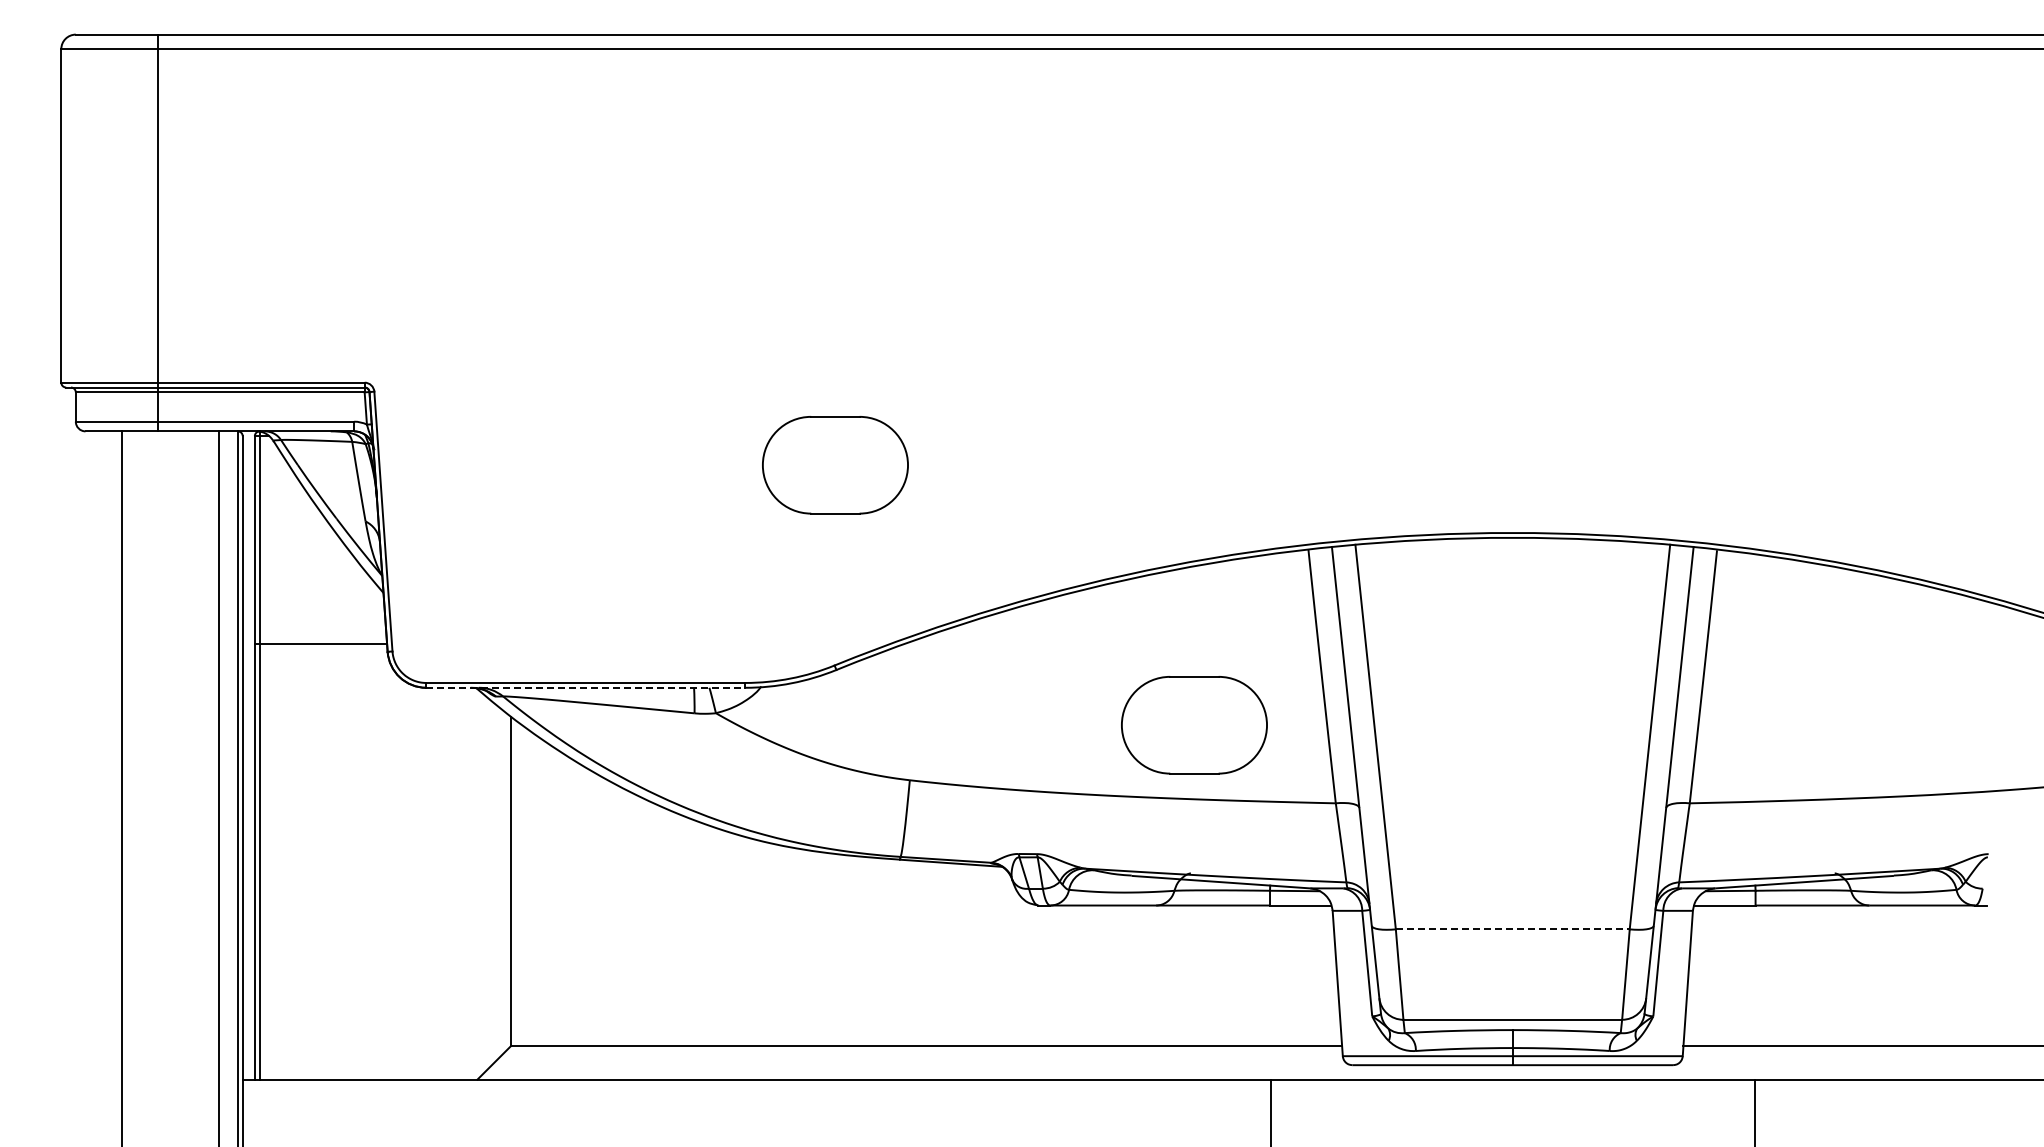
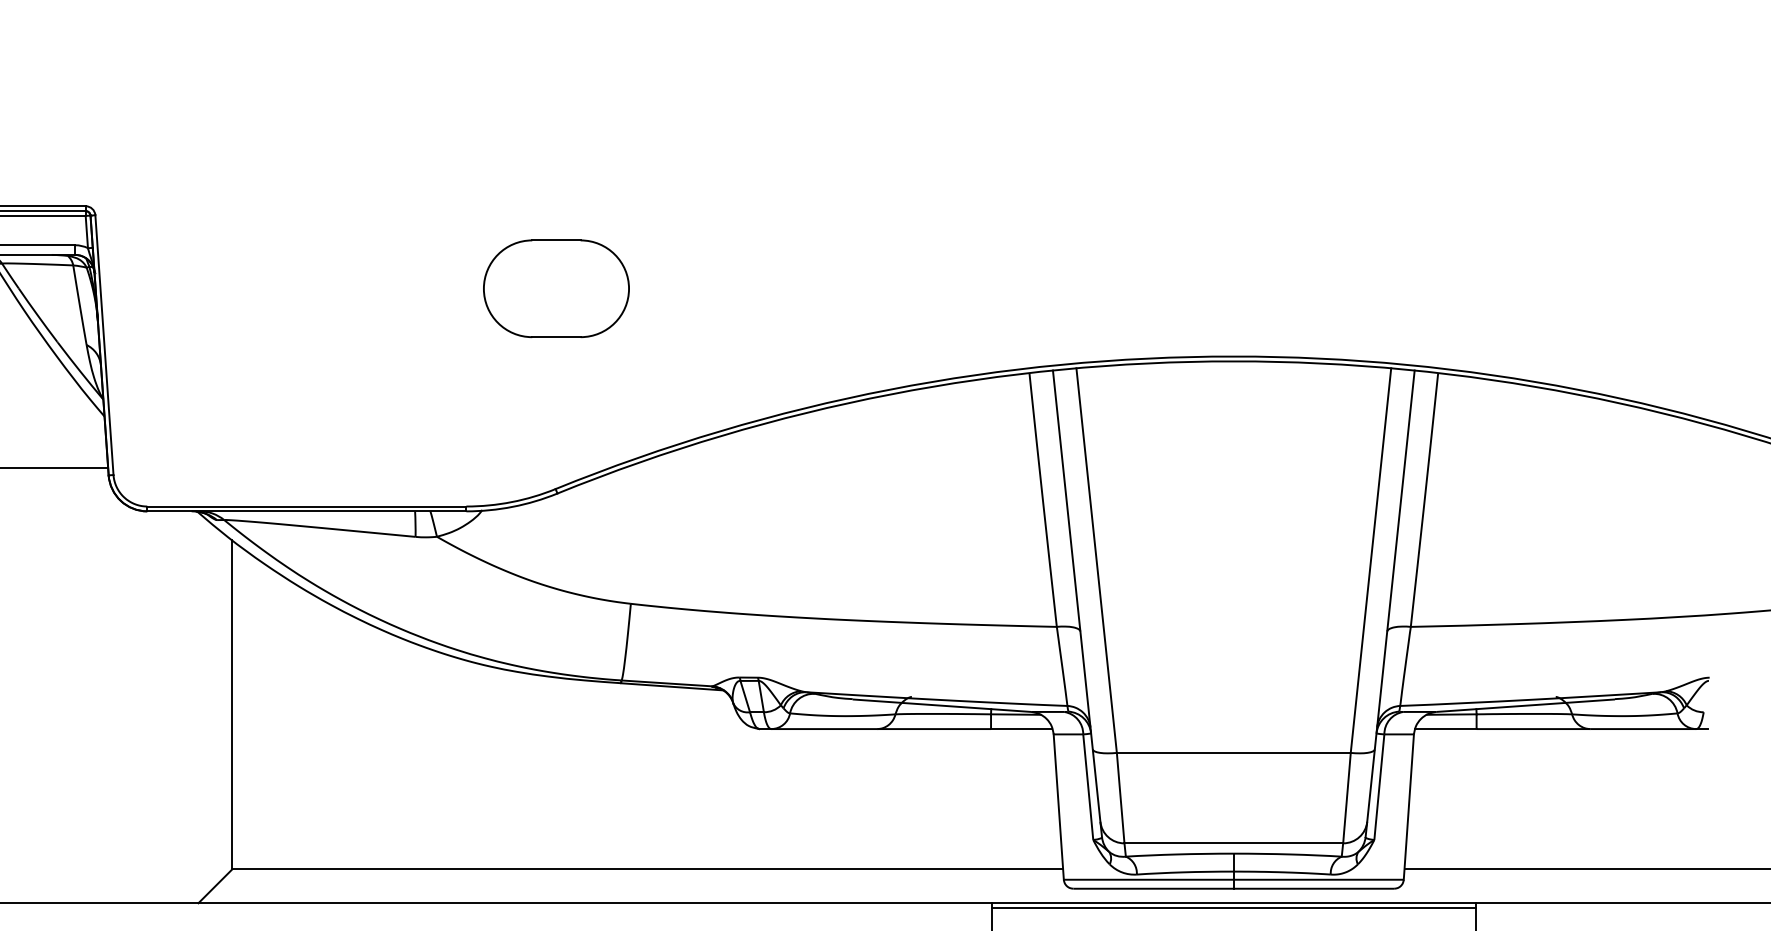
line: (585, 687) -> (306, 511), dashed -> solid
part: (1194, 725) -> (915, 549), removed
line: (1512, 929) -> (1233, 753), dashed -> solid
line: (1512, 1084) -> (1233, 908), added

